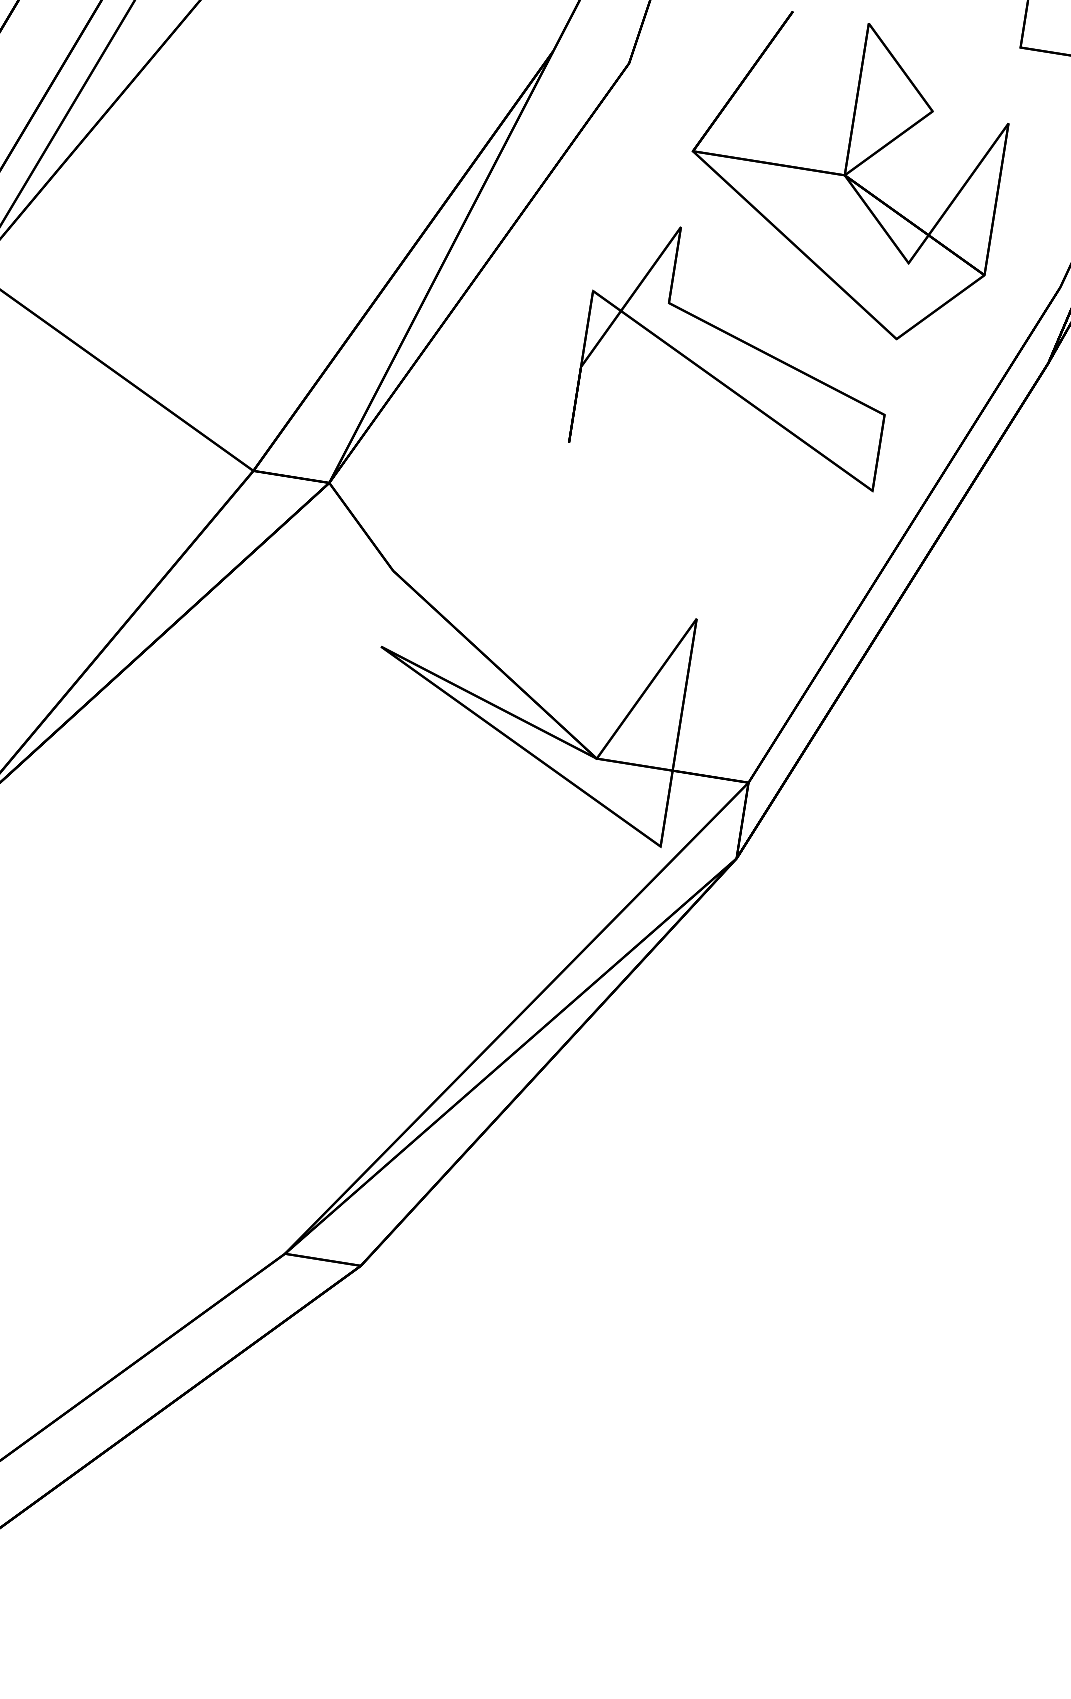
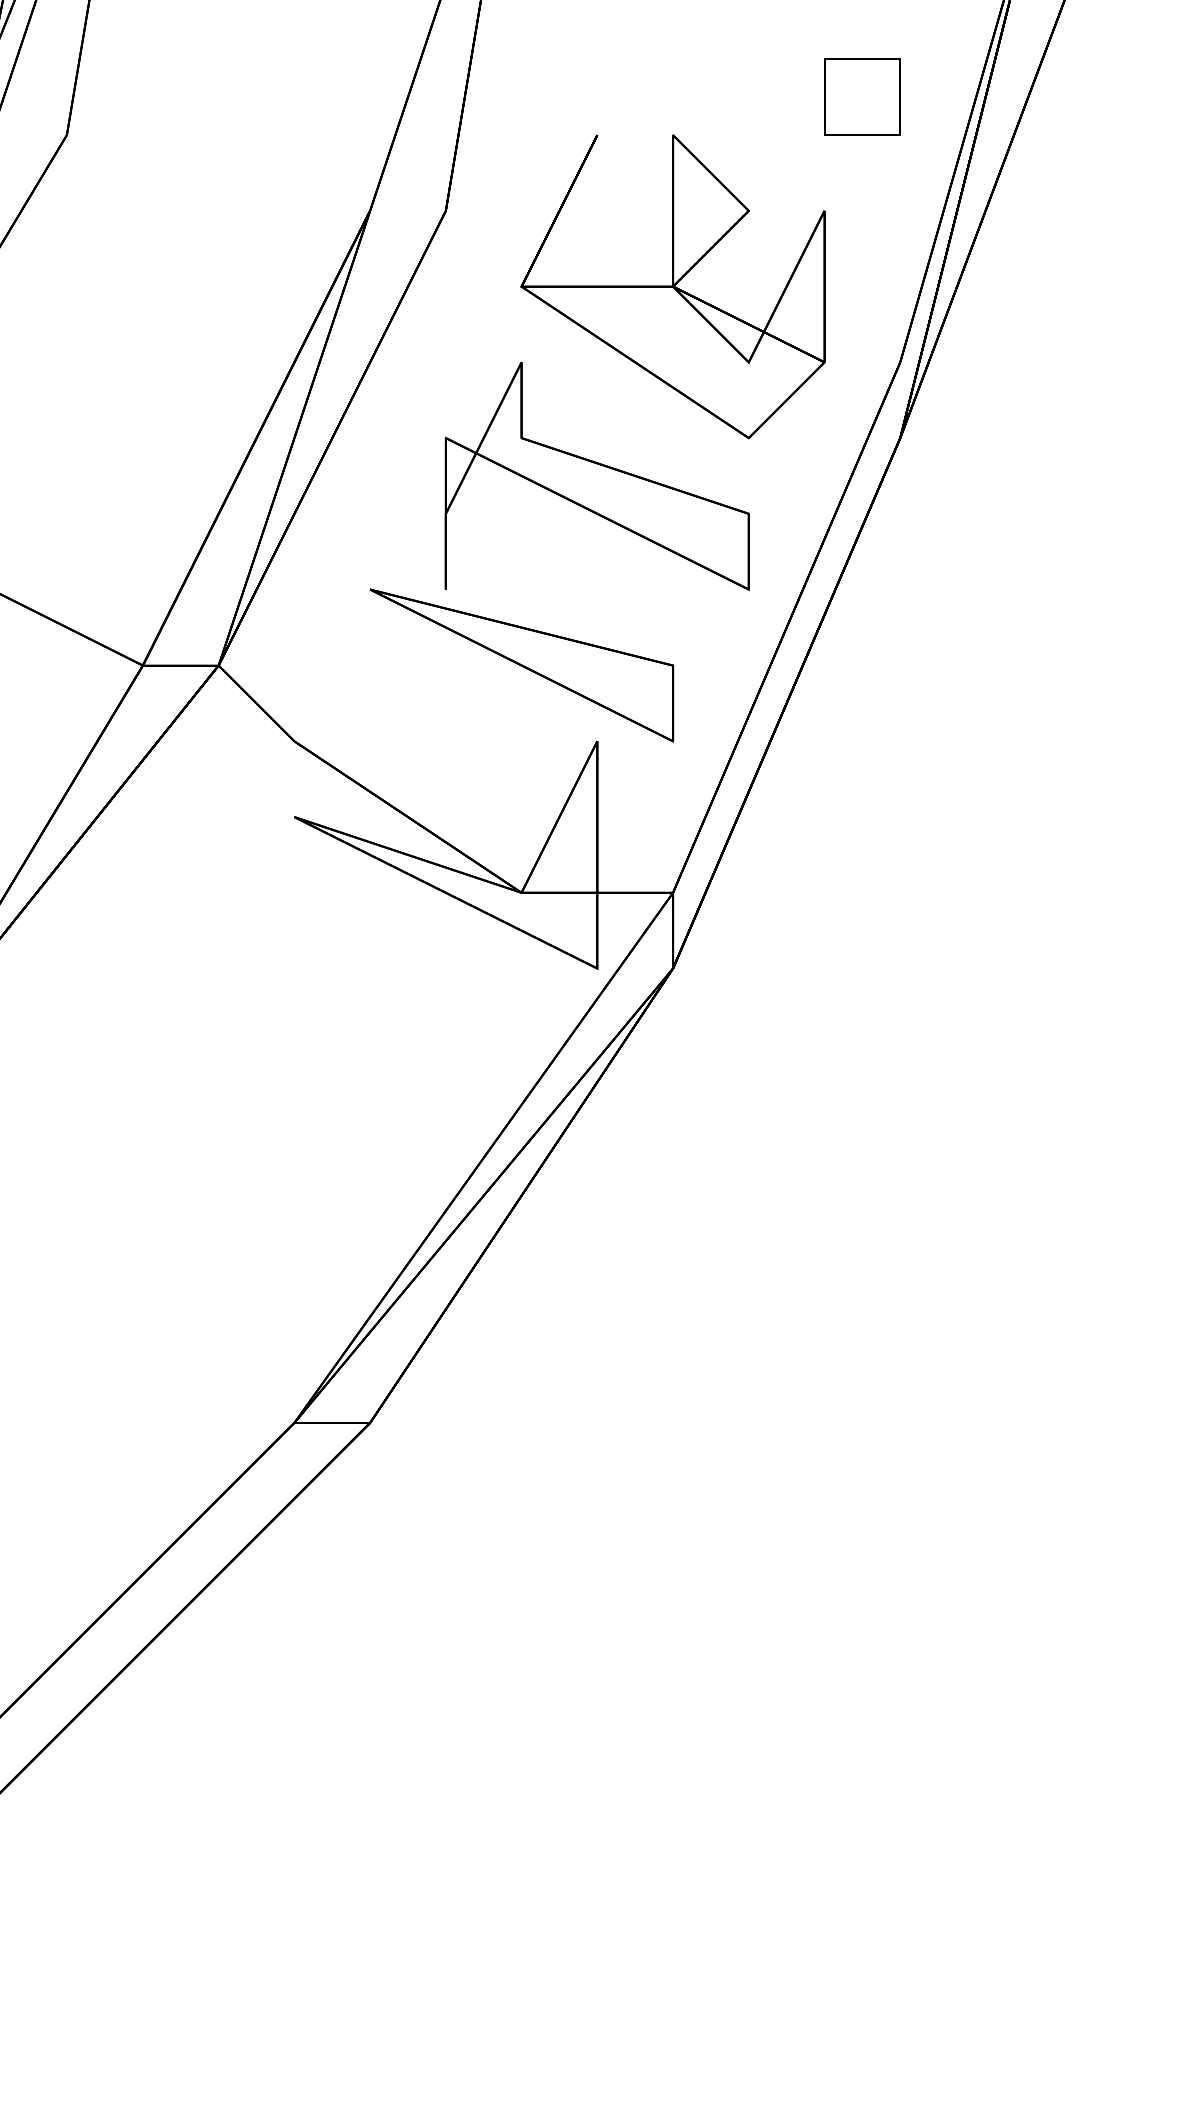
part: (632, 530) -> (521, 665), added

